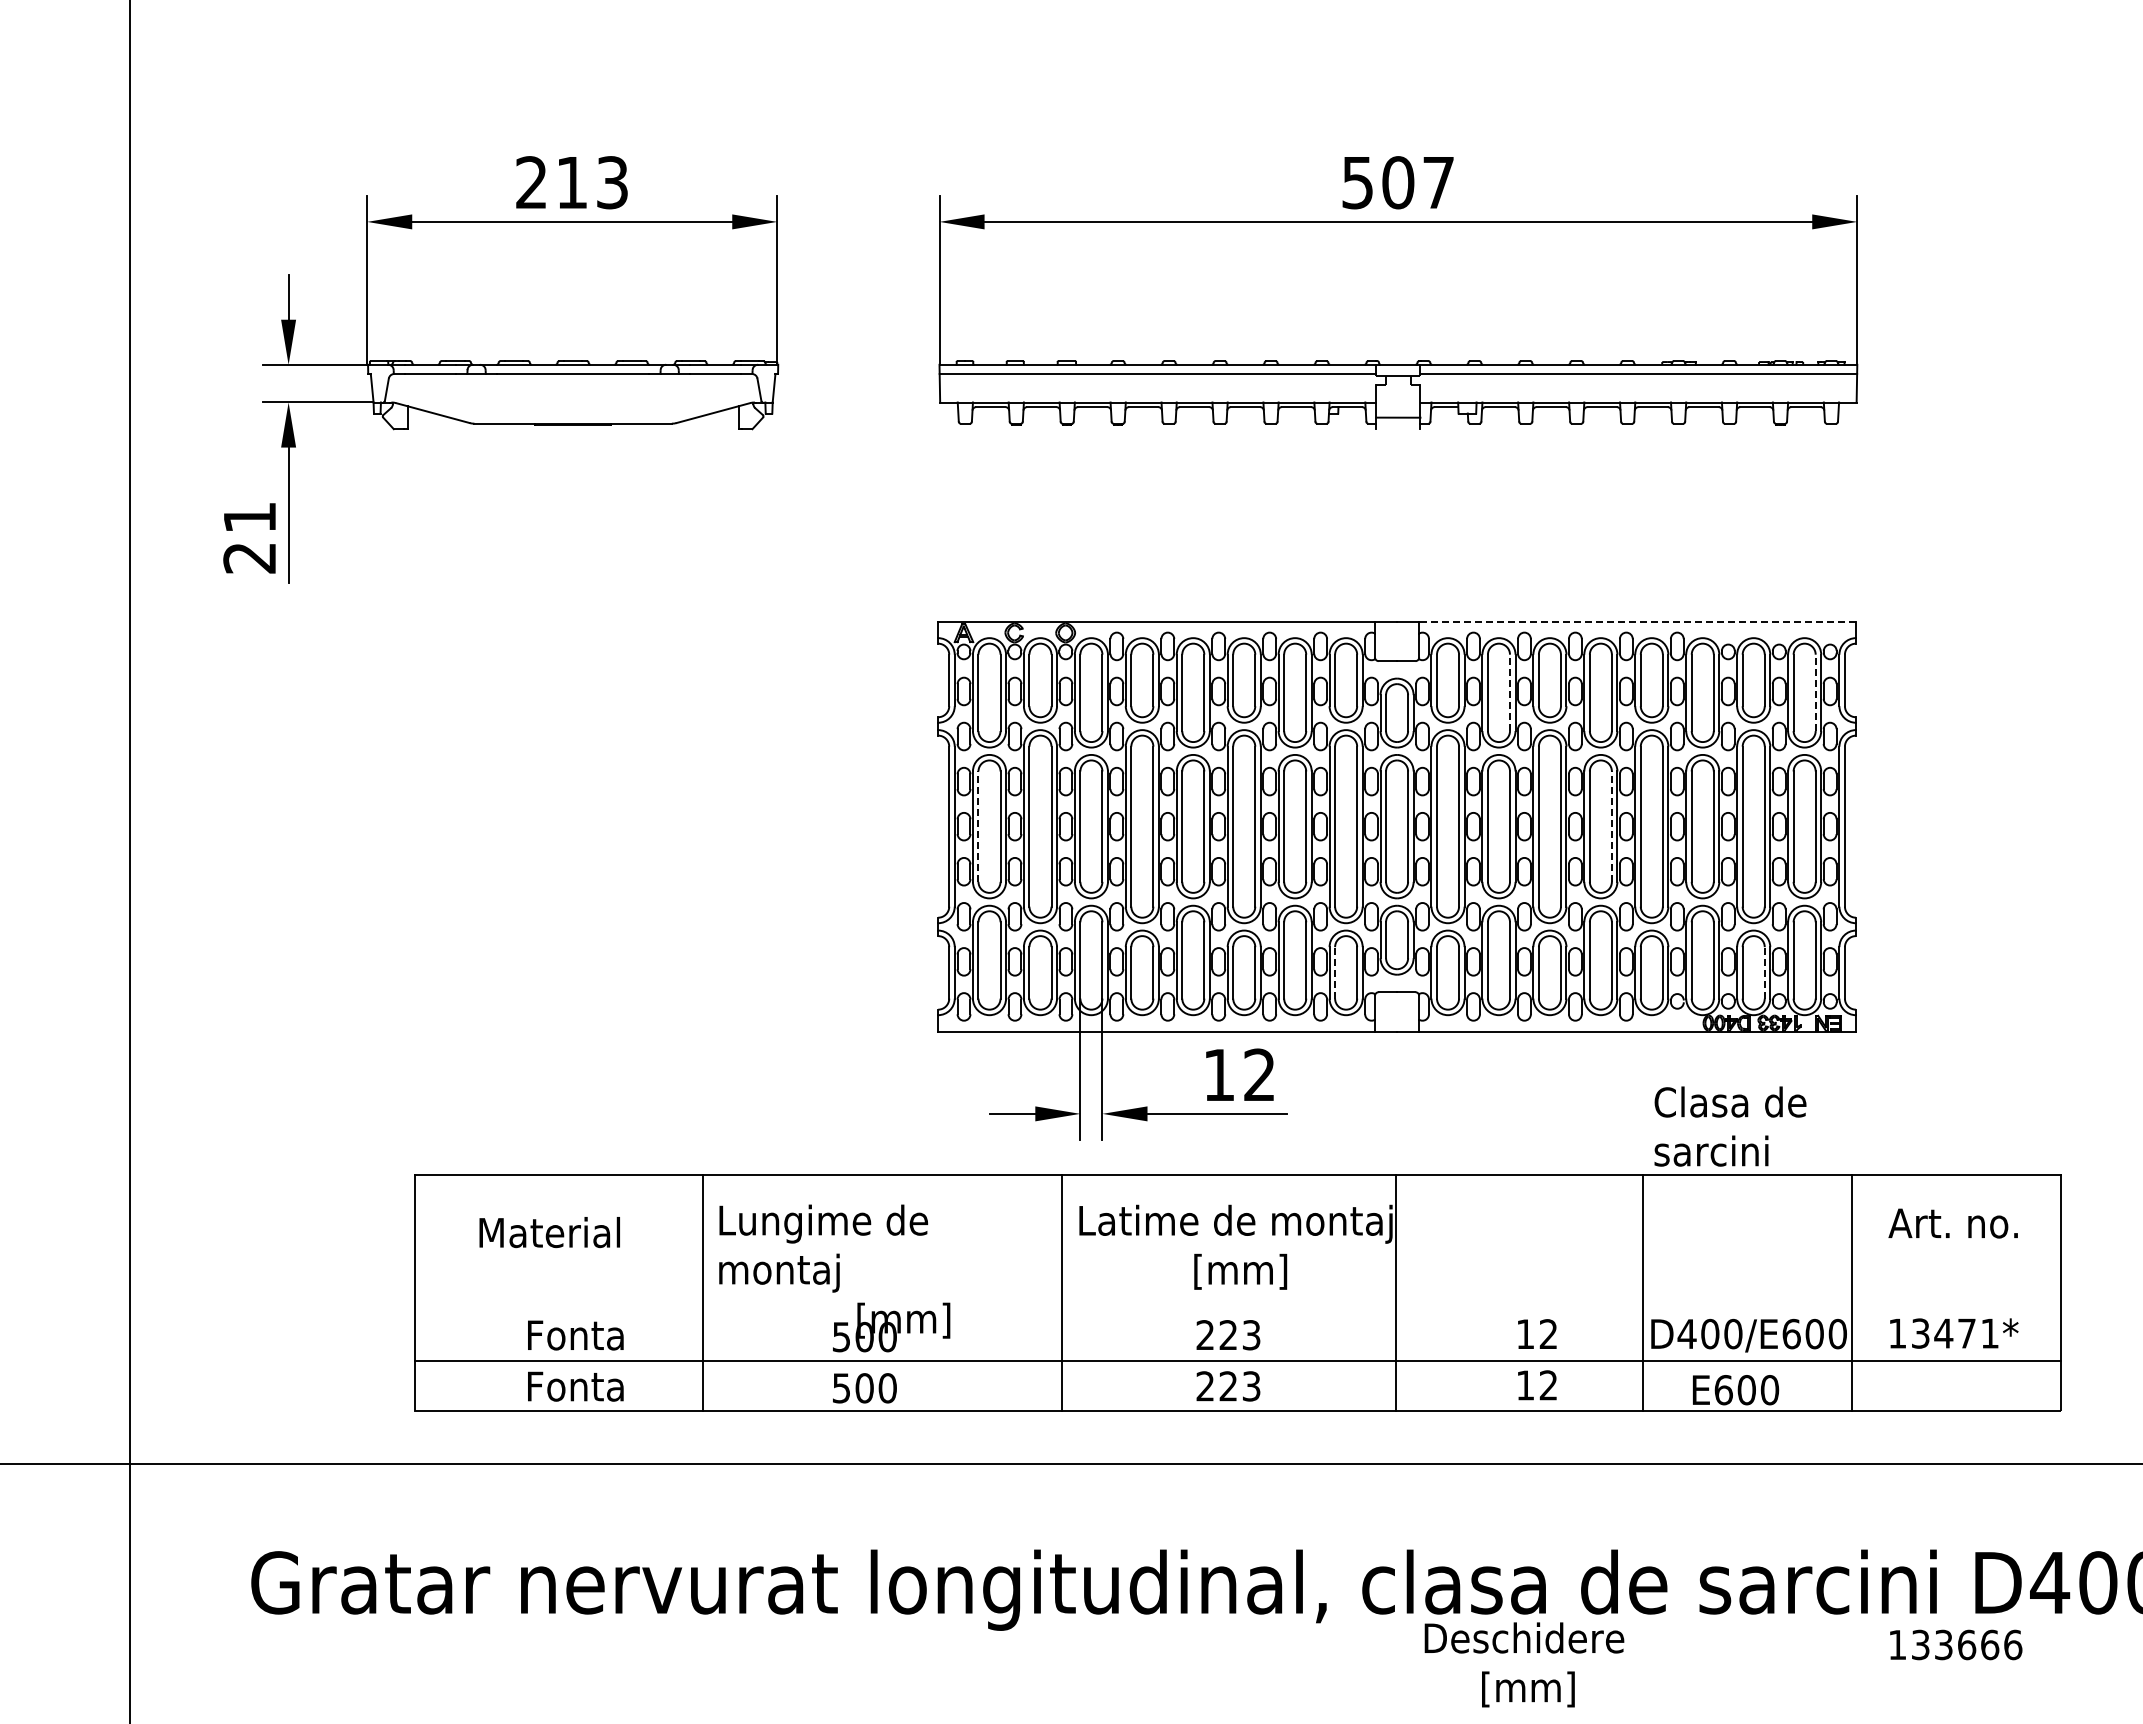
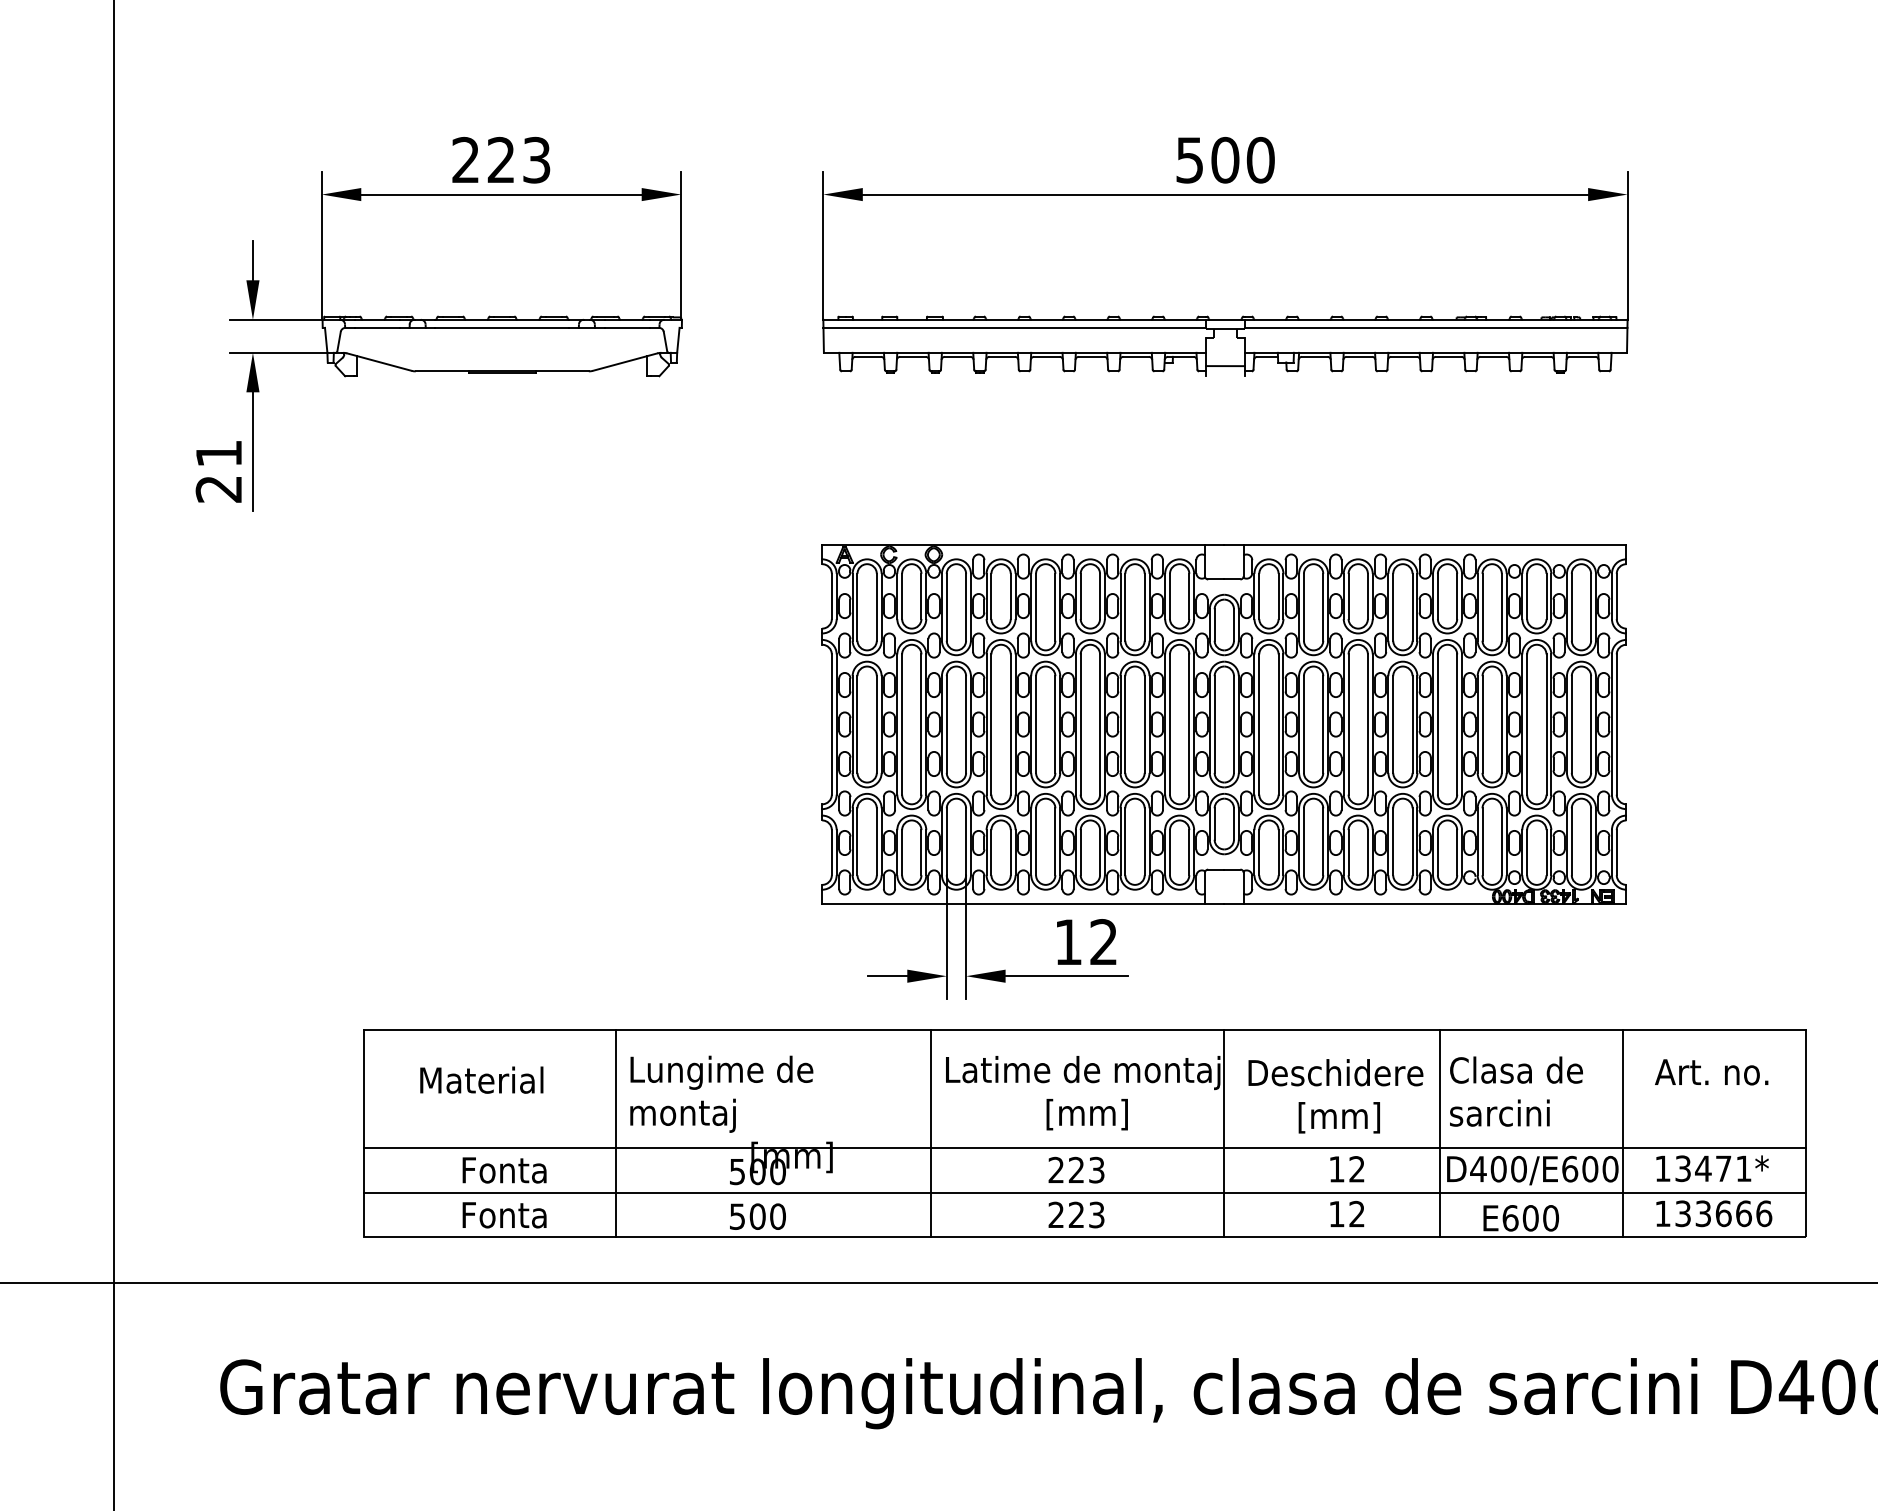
text: (571, 182) -> (500, 160), 213 -> 223
text: (1438, 182) -> (1260, 160), 507 -> 500
line: (1637, 621) -> (1434, 544), dashed -> solid
line: (1510, 692) -> (1323, 606), dashed -> solid
line: (1815, 692) -> (1590, 606), dashed -> solid
line: (978, 826) -> (857, 724), dashed -> solid
line: (1611, 826) -> (1412, 724), dashed -> solid
line: (1335, 972) -> (1170, 852), dashed -> solid
line: (1764, 972) -> (1546, 852), dashed -> solid
text: (1730, 1126) -> (1516, 1091), moved
line: (1238, 1310) -> (1085, 1148), added
text: (1956, 1644) -> (1714, 1213), moved
text: (1524, 1664) -> (1335, 1095), moved

